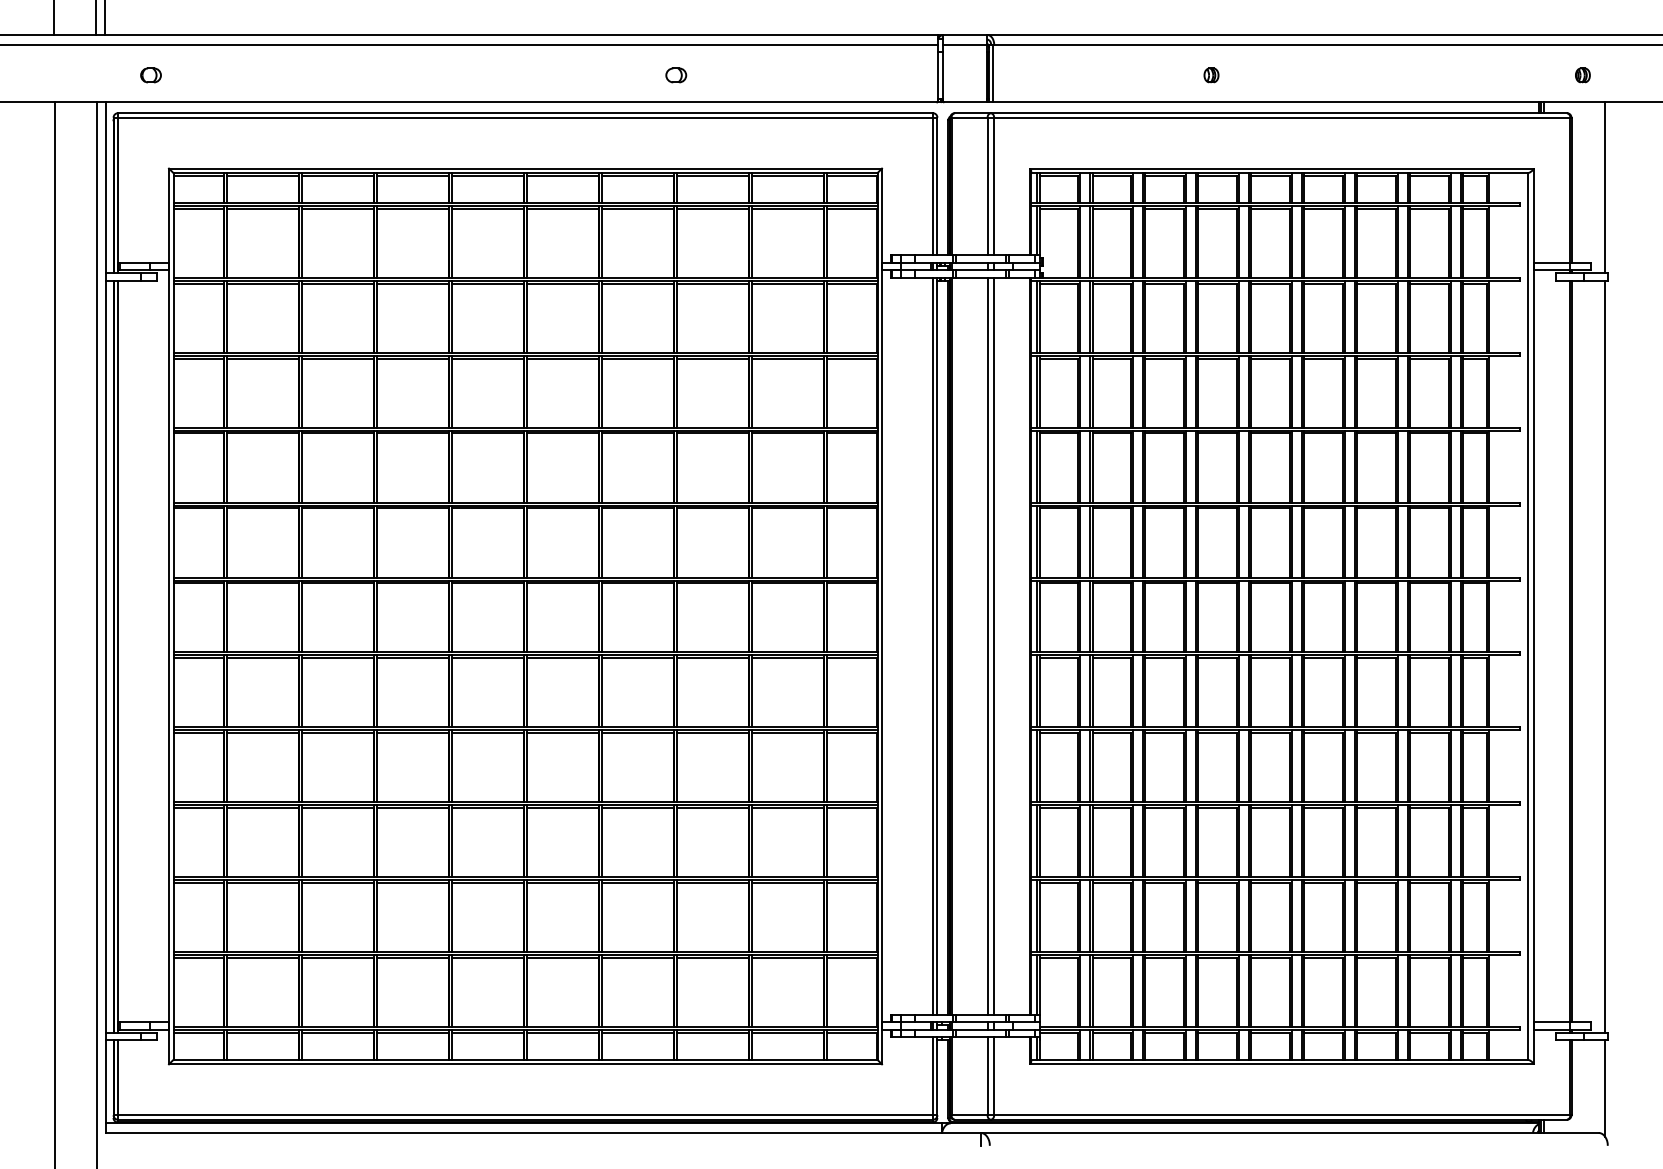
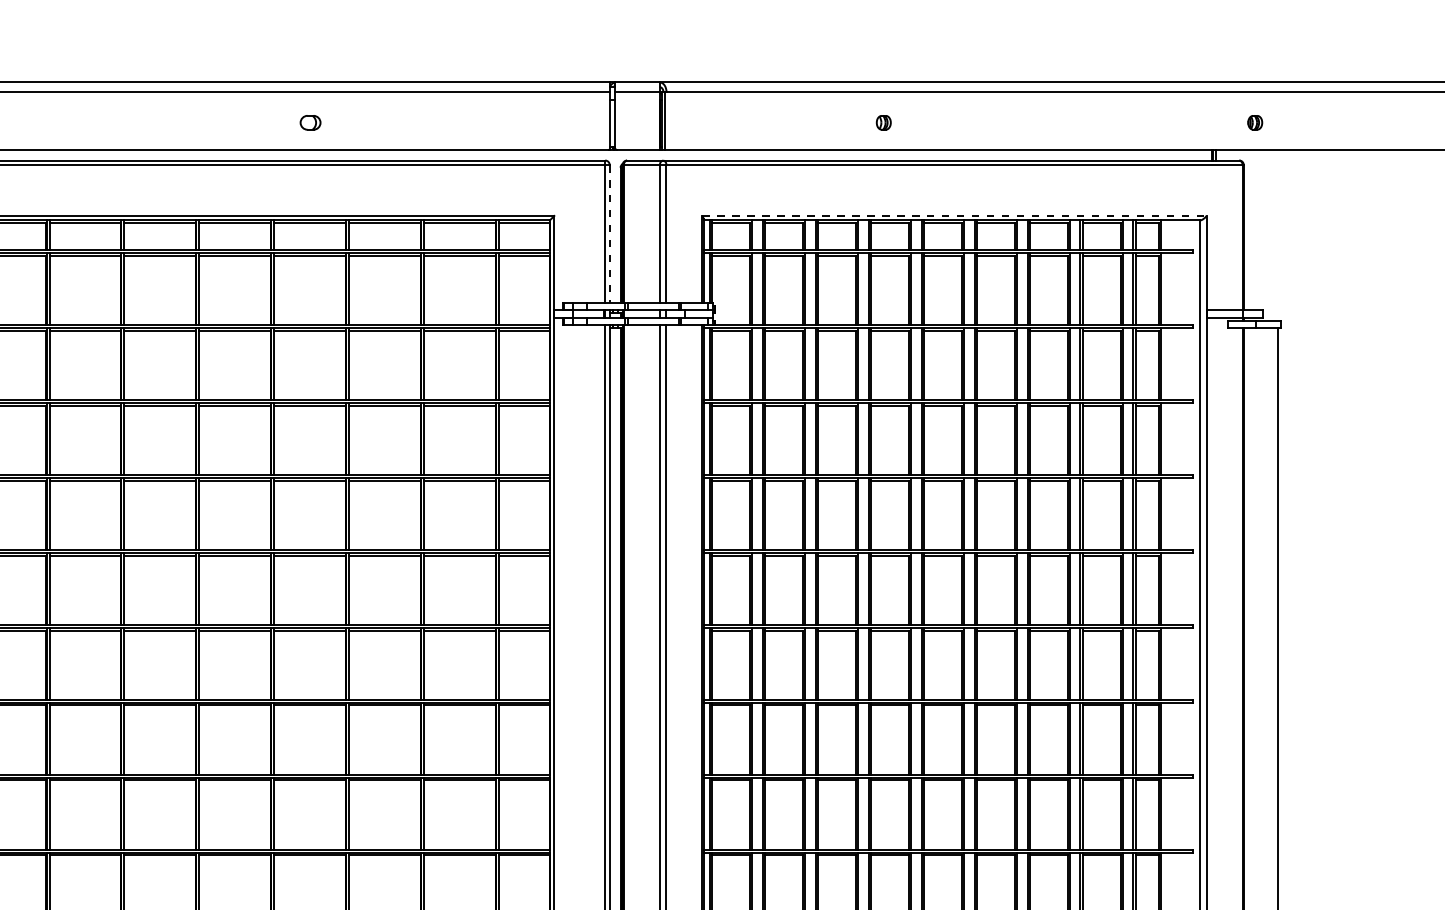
part: (676, 75) -> (310, 122), moved
line: (1282, 168) -> (954, 215), solid -> dashed
line: (937, 186) -> (609, 233), solid -> dashed
line: (1605, 187) -> (1277, 234), removed

